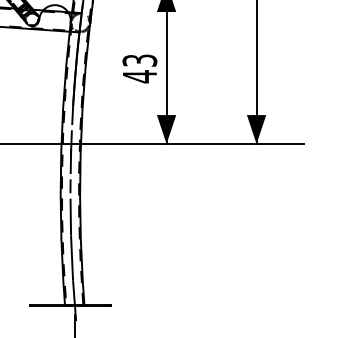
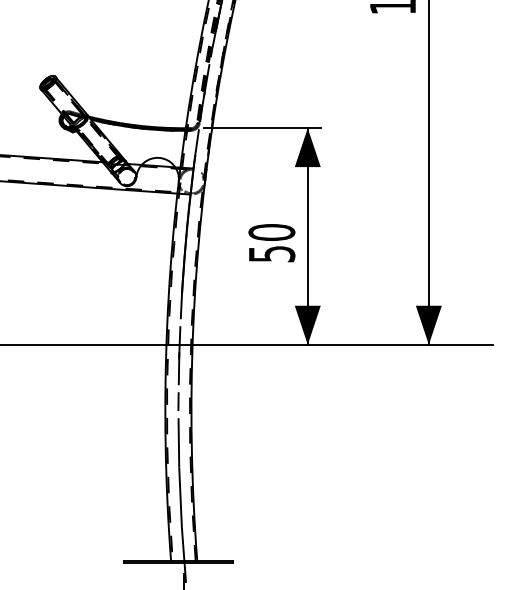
text: (139, 68) -> (271, 243), 43 -> 50

